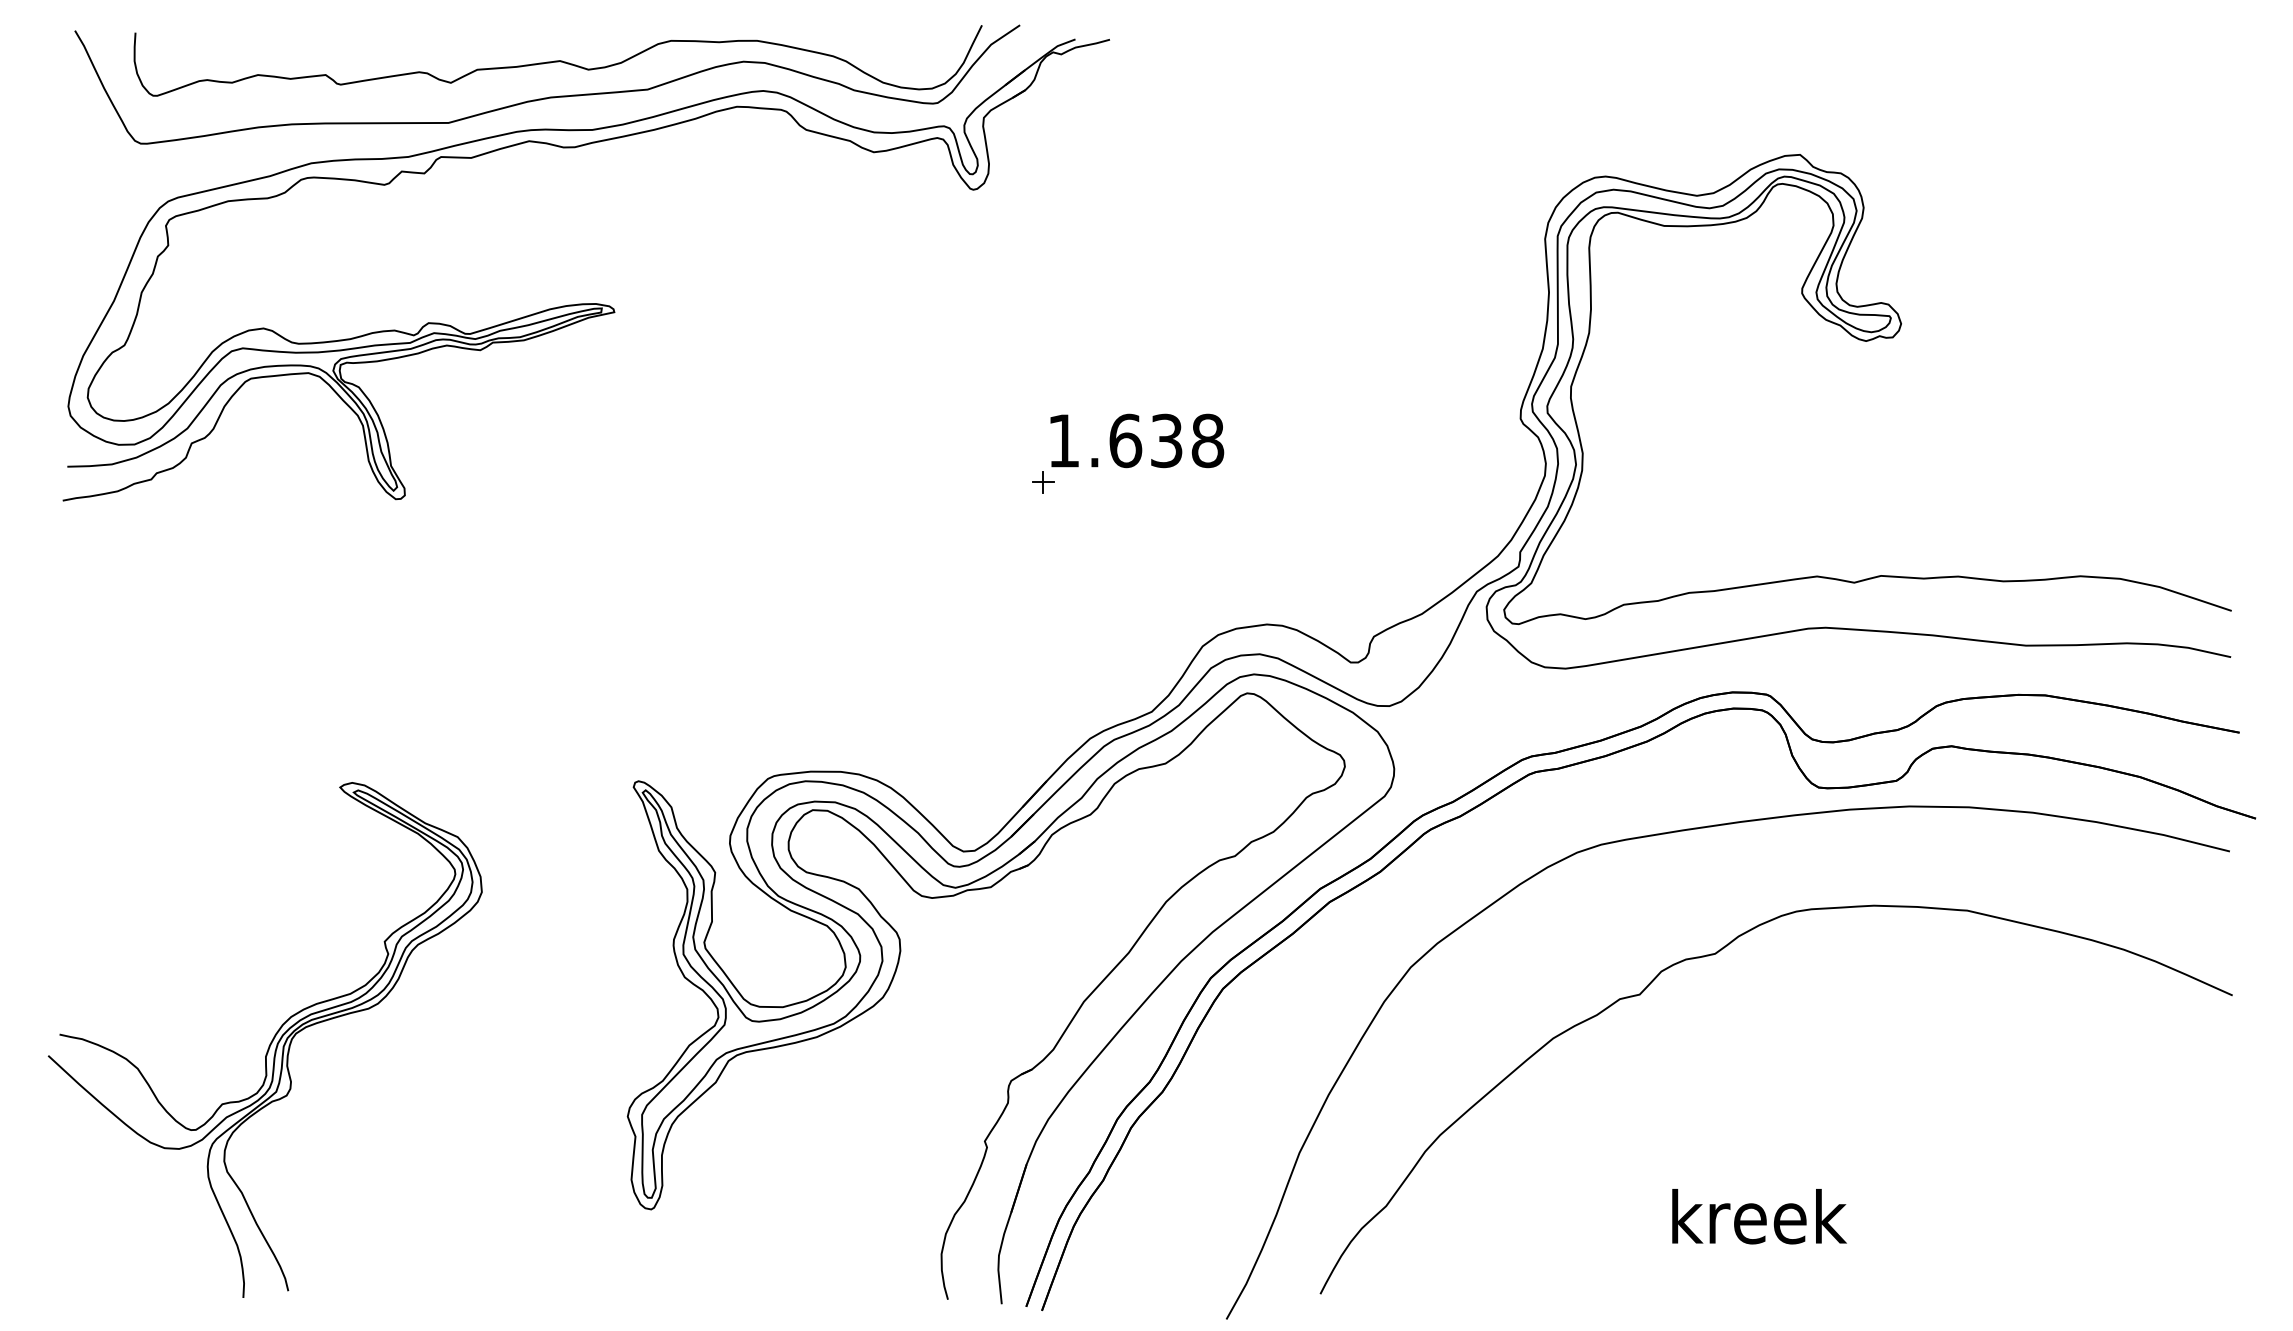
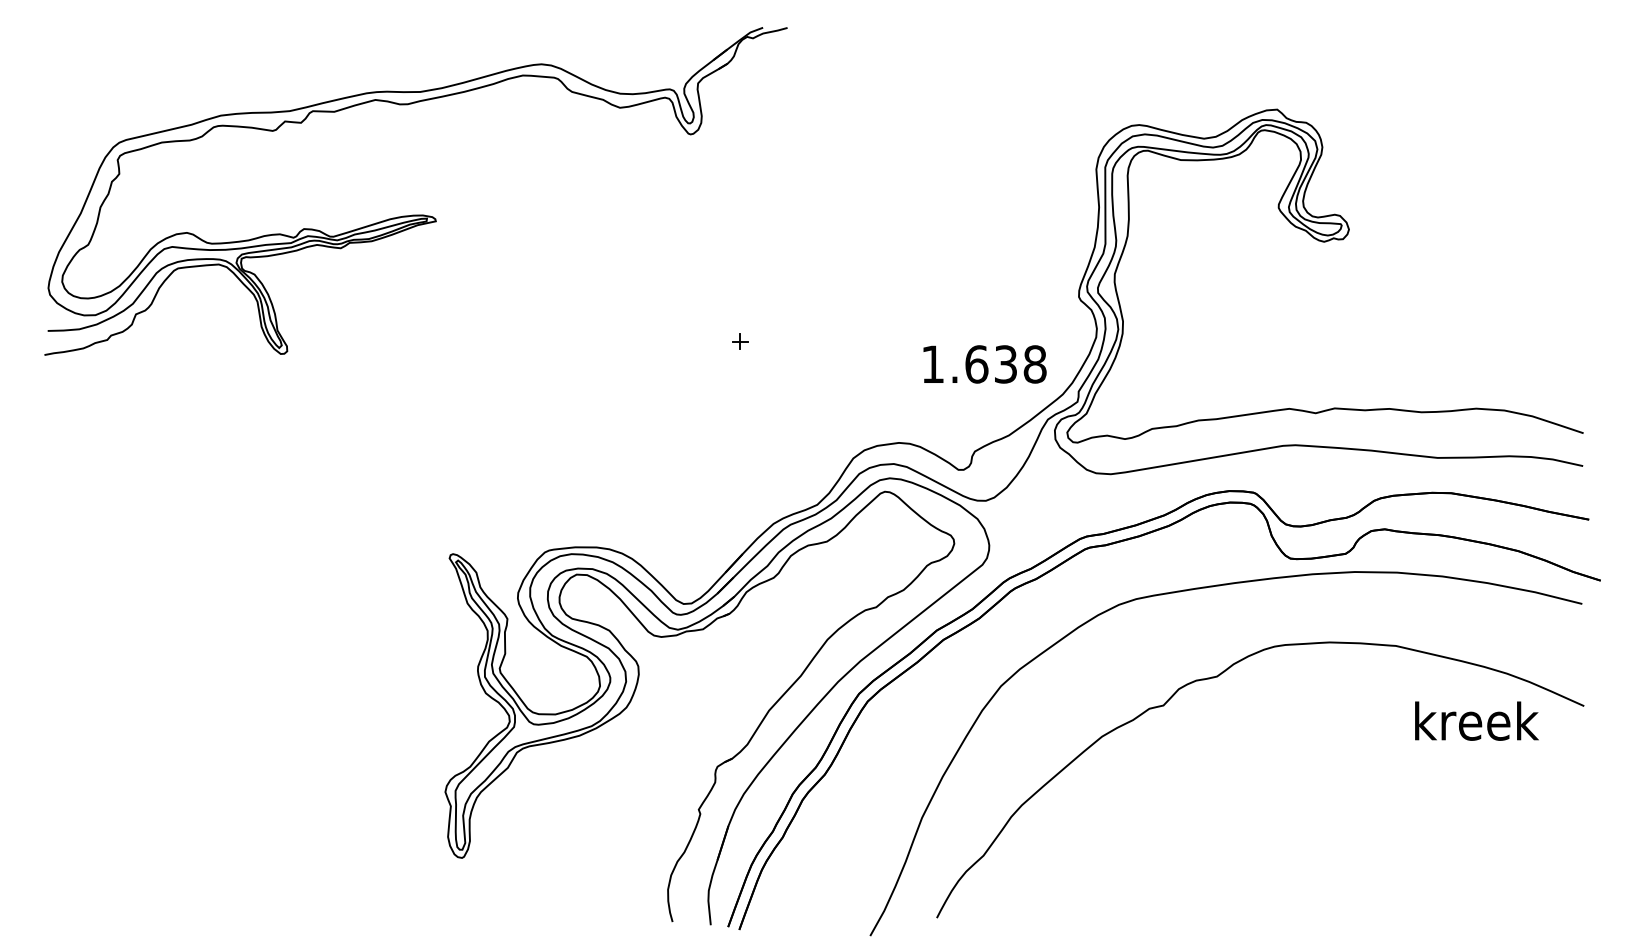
part: (549, 96) -> (389, 68), removed
text: (1137, 440) -> (985, 364), moved
part: (270, 1042) -> (191, 739), removed
text: (1759, 1216) -> (1476, 721), moved

